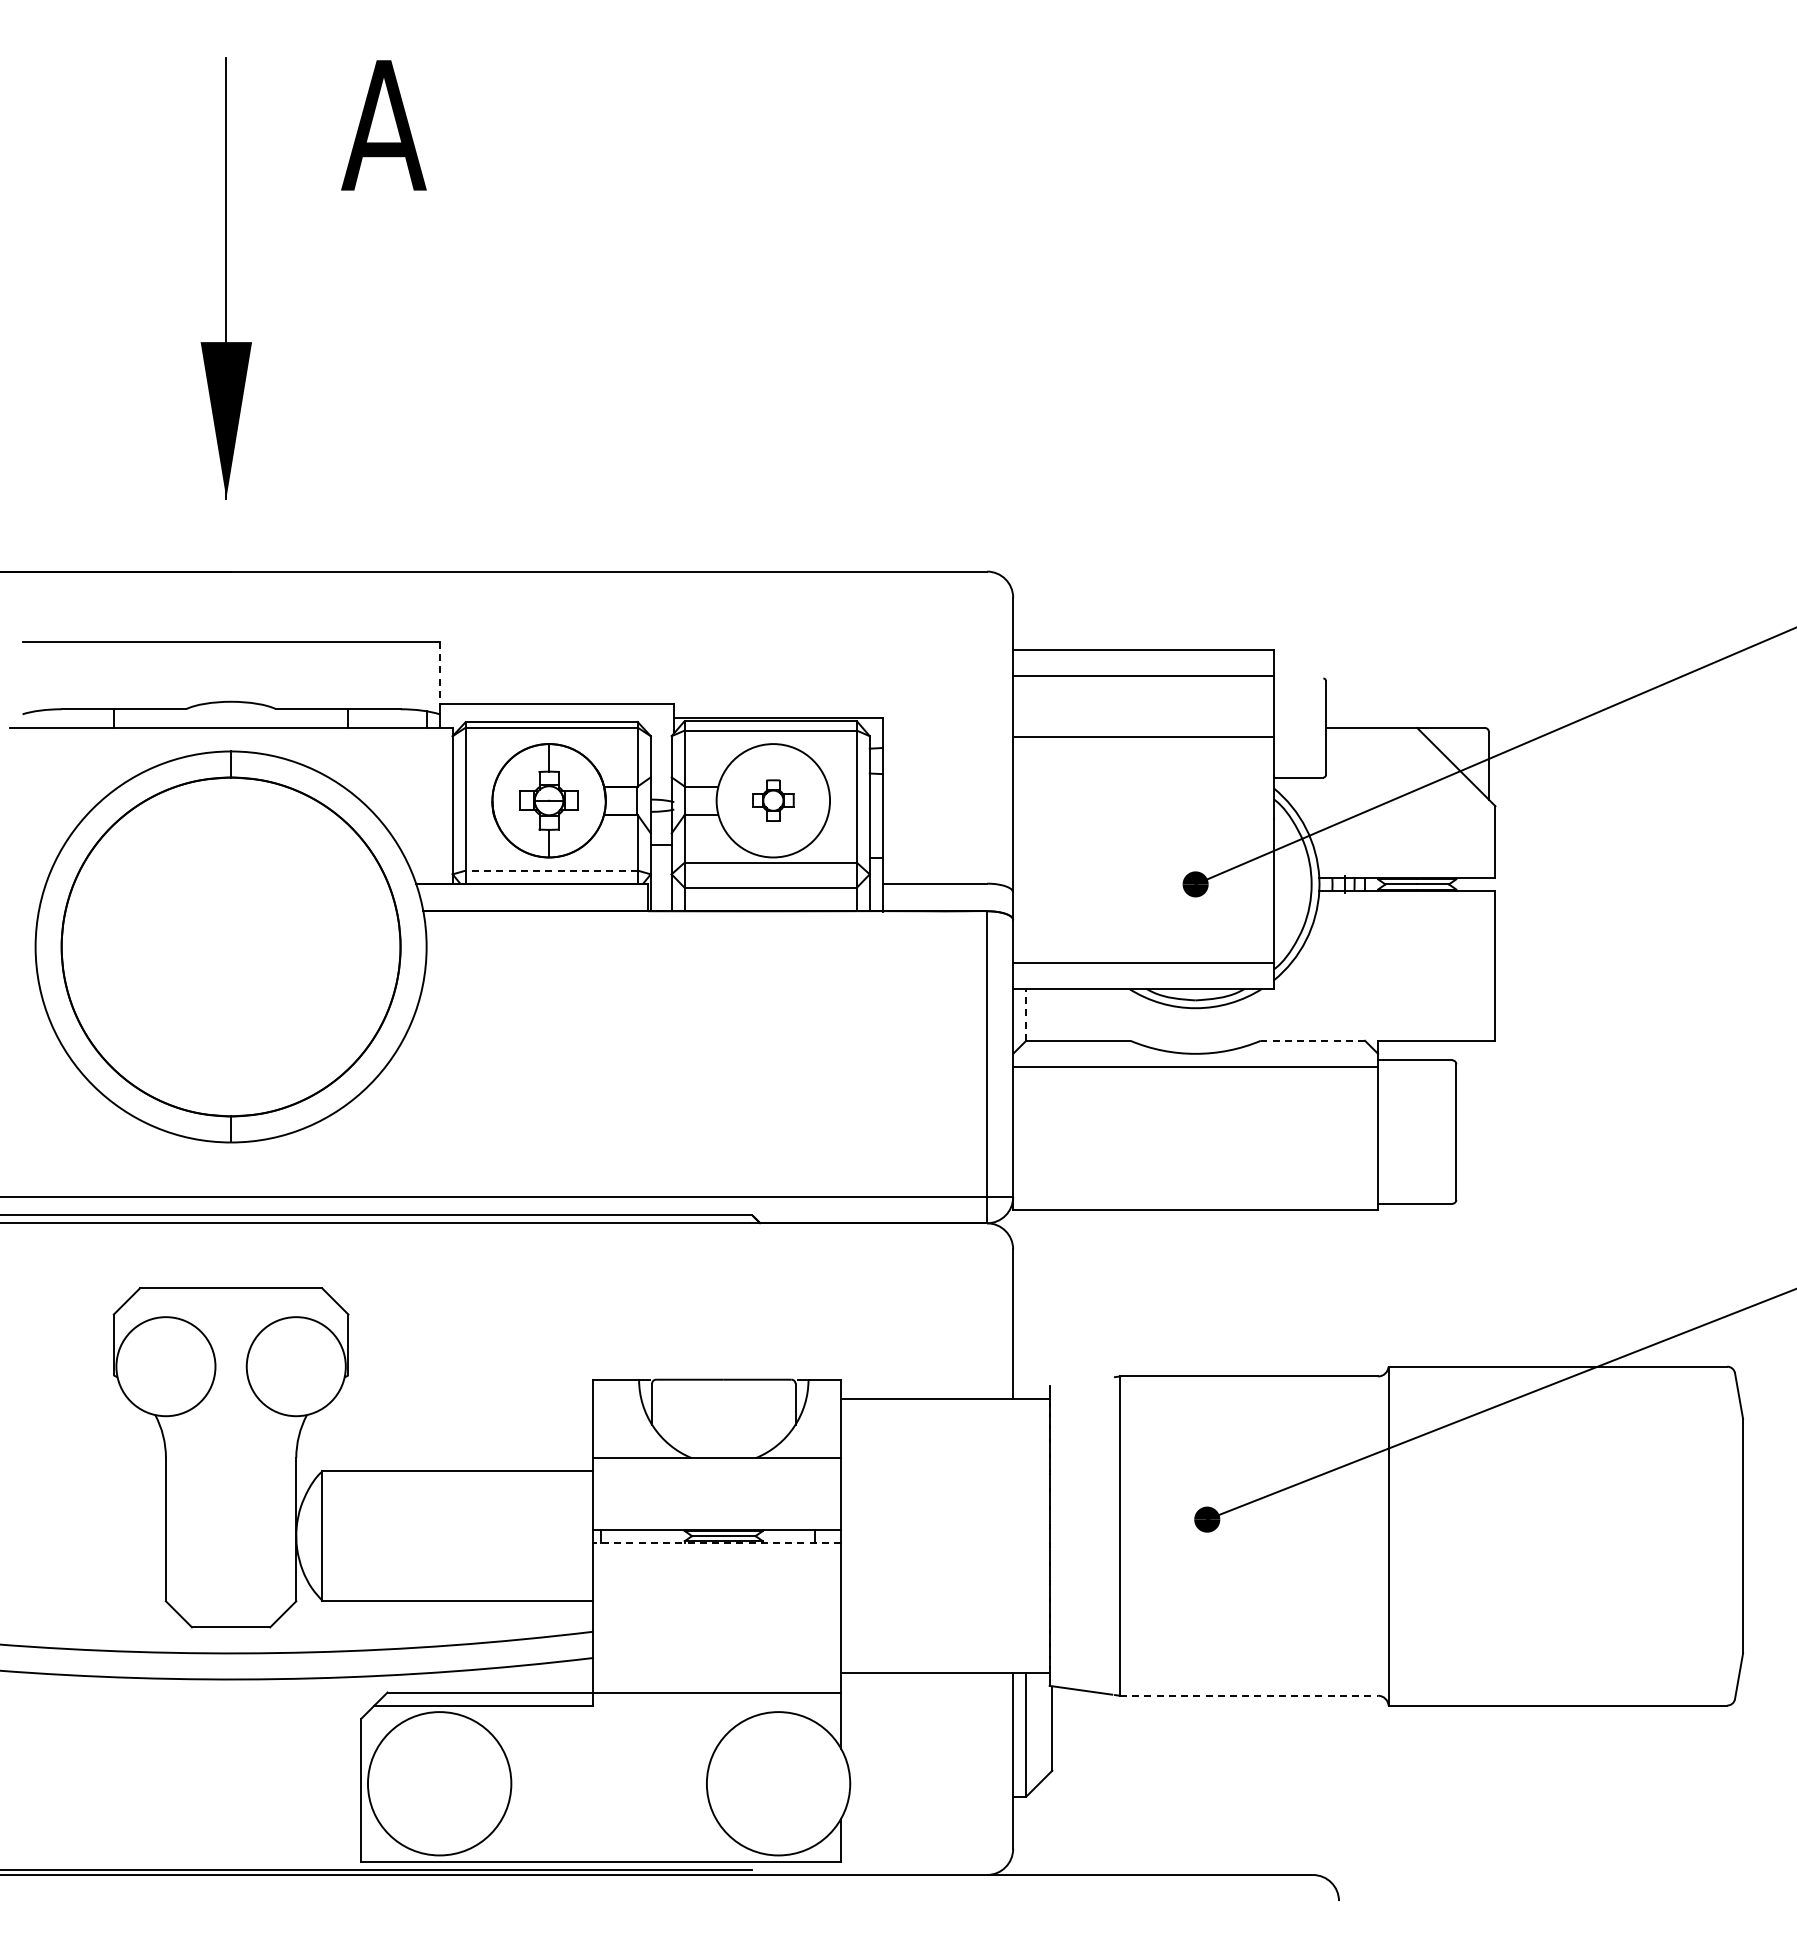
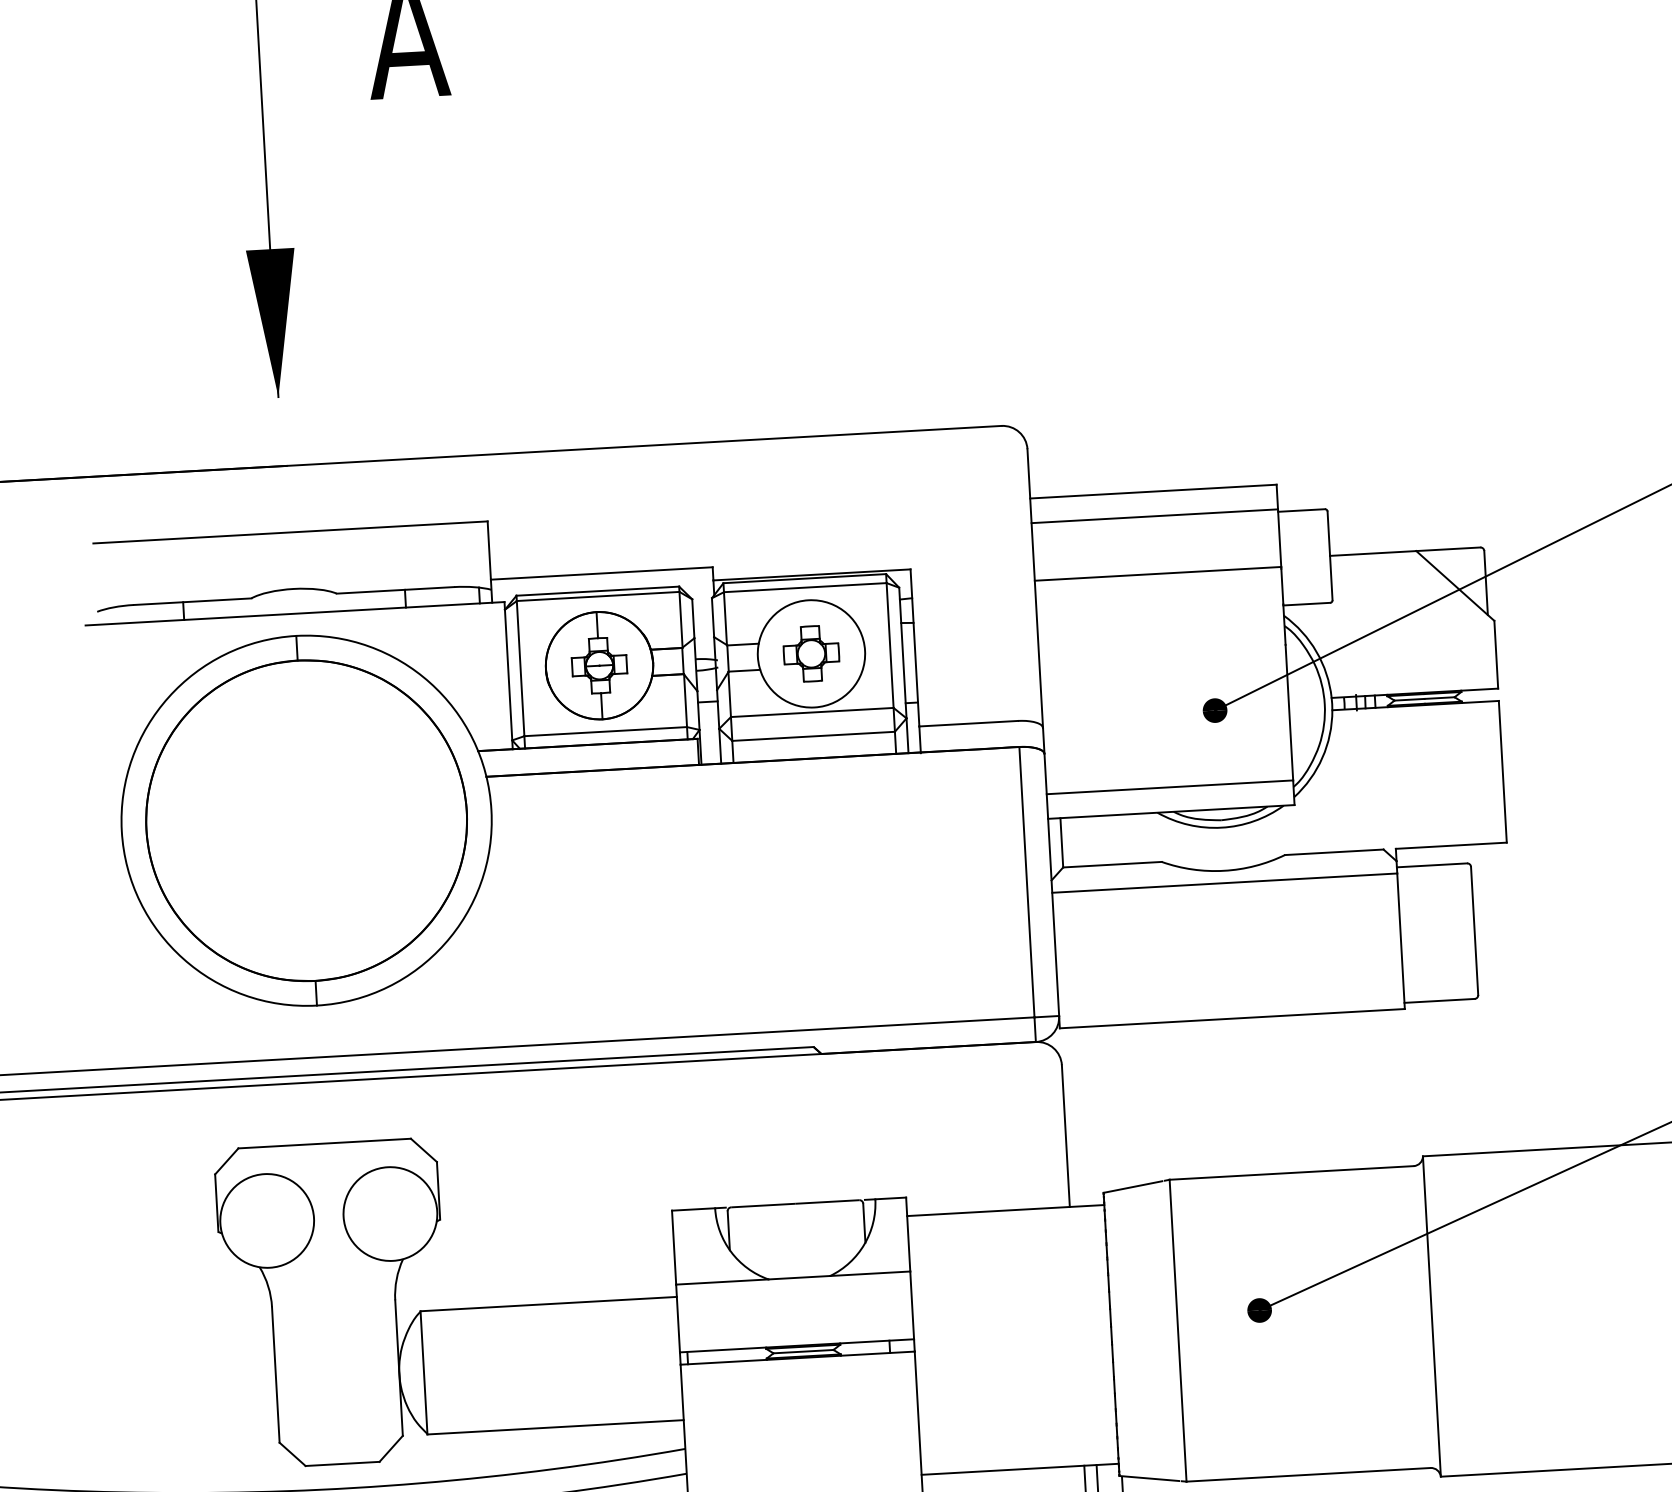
line: (439, 672) -> (489, 550), dashed -> solid
line: (1298, 678) -> (1301, 510), added
part: (773, 800) -> (811, 653), size x1.43
line: (551, 870) -> (605, 731), dashed -> solid
line: (1026, 1014) -> (1062, 842), dashed -> solid
line: (1312, 1040) -> (1333, 852), dashed -> solid
line: (1080, 1381) -> (1132, 1186), added
line: (717, 1542) -> (797, 1358), dashed -> solid
line: (1249, 1695) -> (1308, 1474), dashed -> solid

